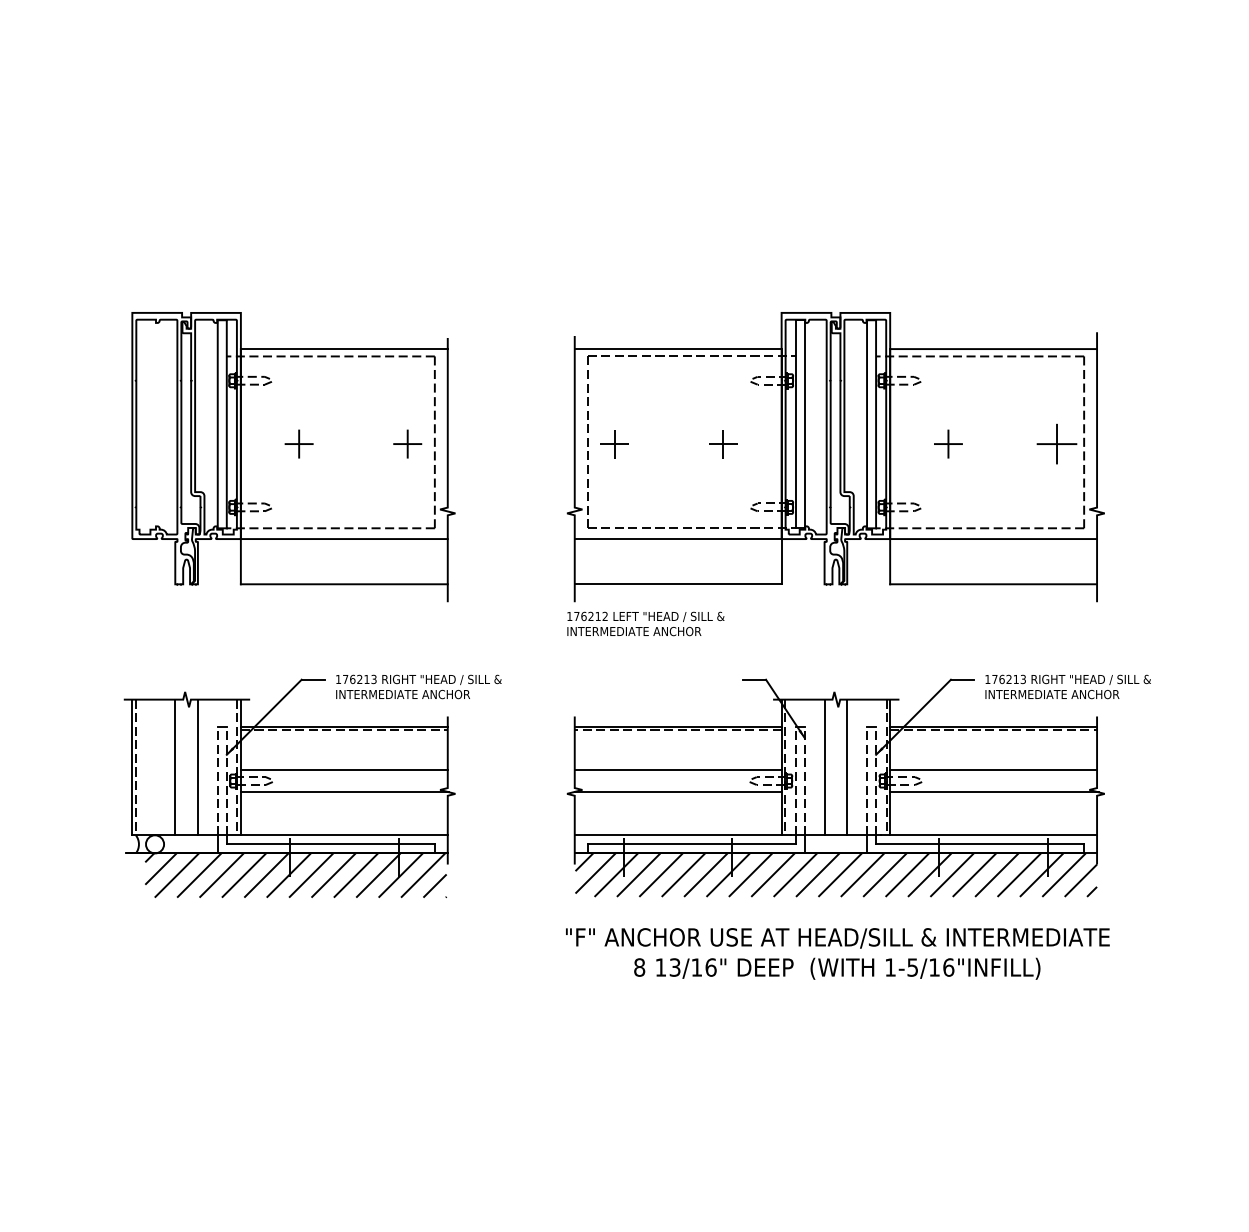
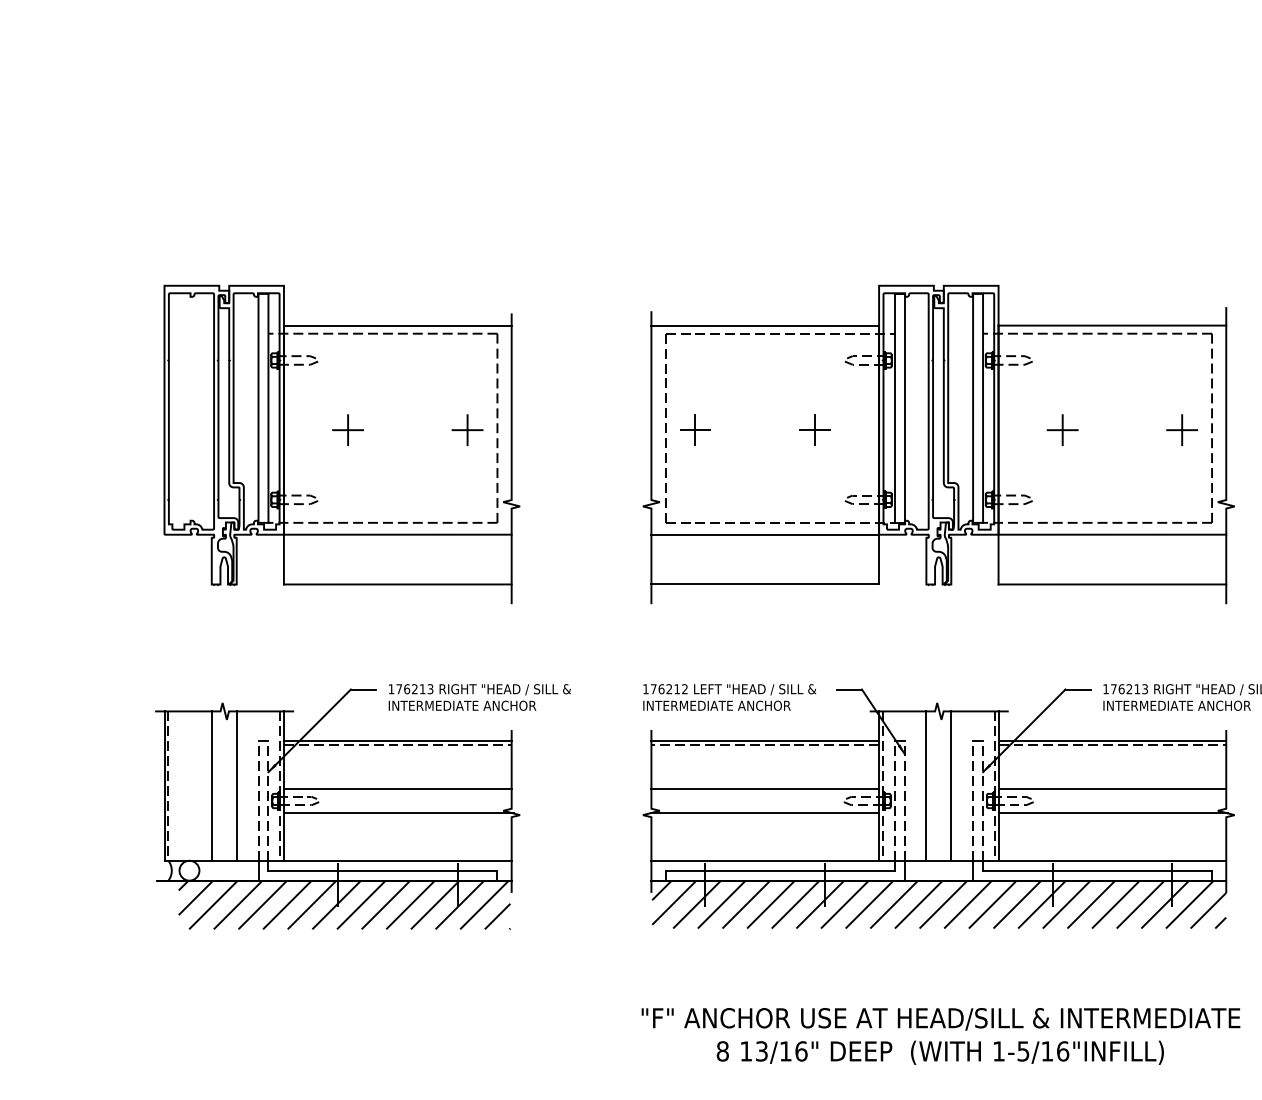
part: (1056, 443) -> (1181, 429), size x0.71
text: (645, 623) -> (729, 696), moved
text: (837, 953) -> (940, 1035), moved

